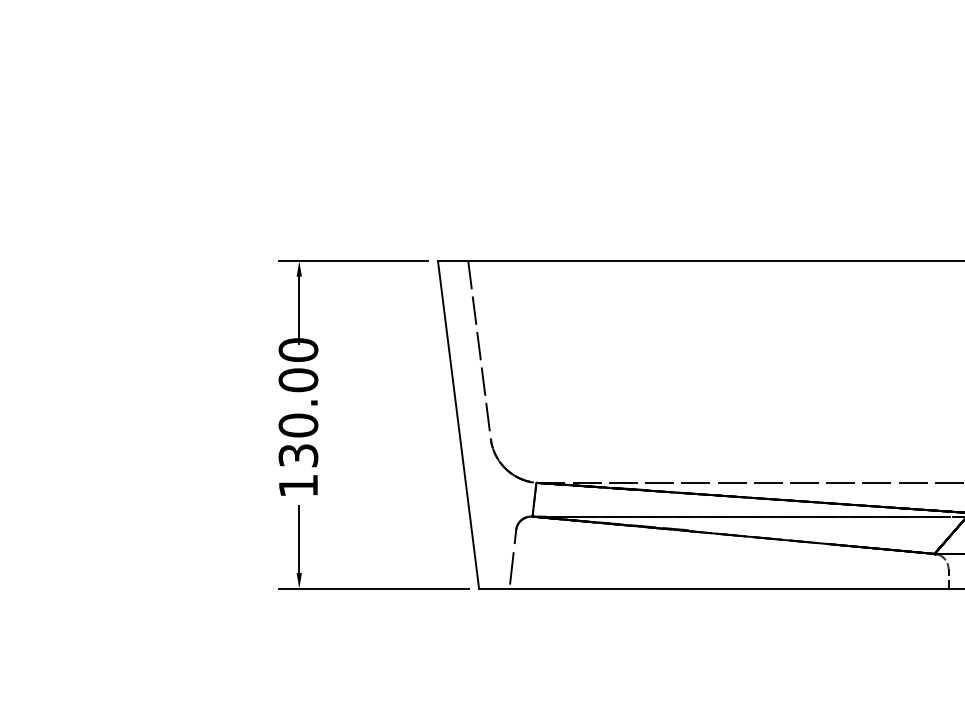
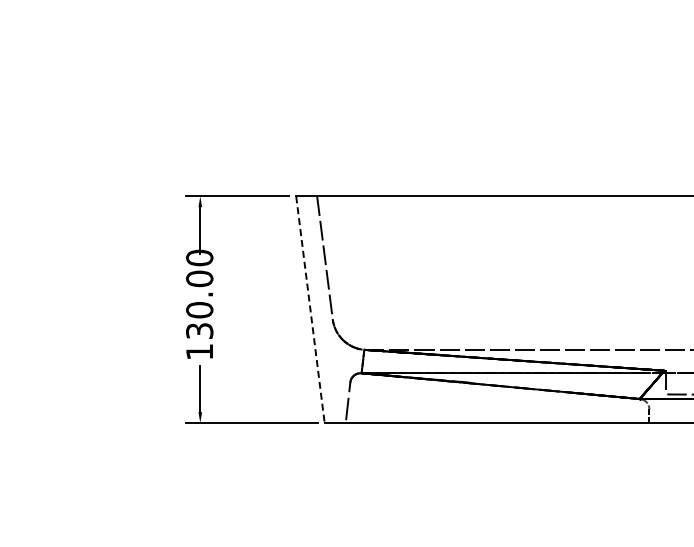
line: (458, 425) -> (310, 310), solid -> dashed

